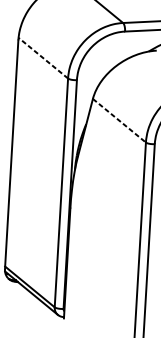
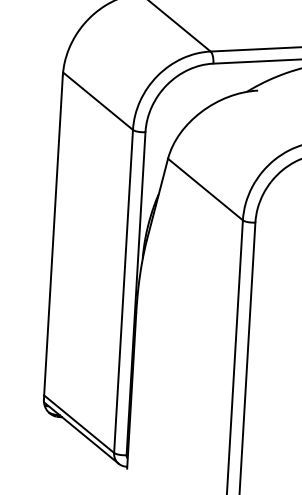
line: (42, 57) -> (97, 100), dashed -> solid
line: (119, 120) -> (205, 189), dashed -> solid

